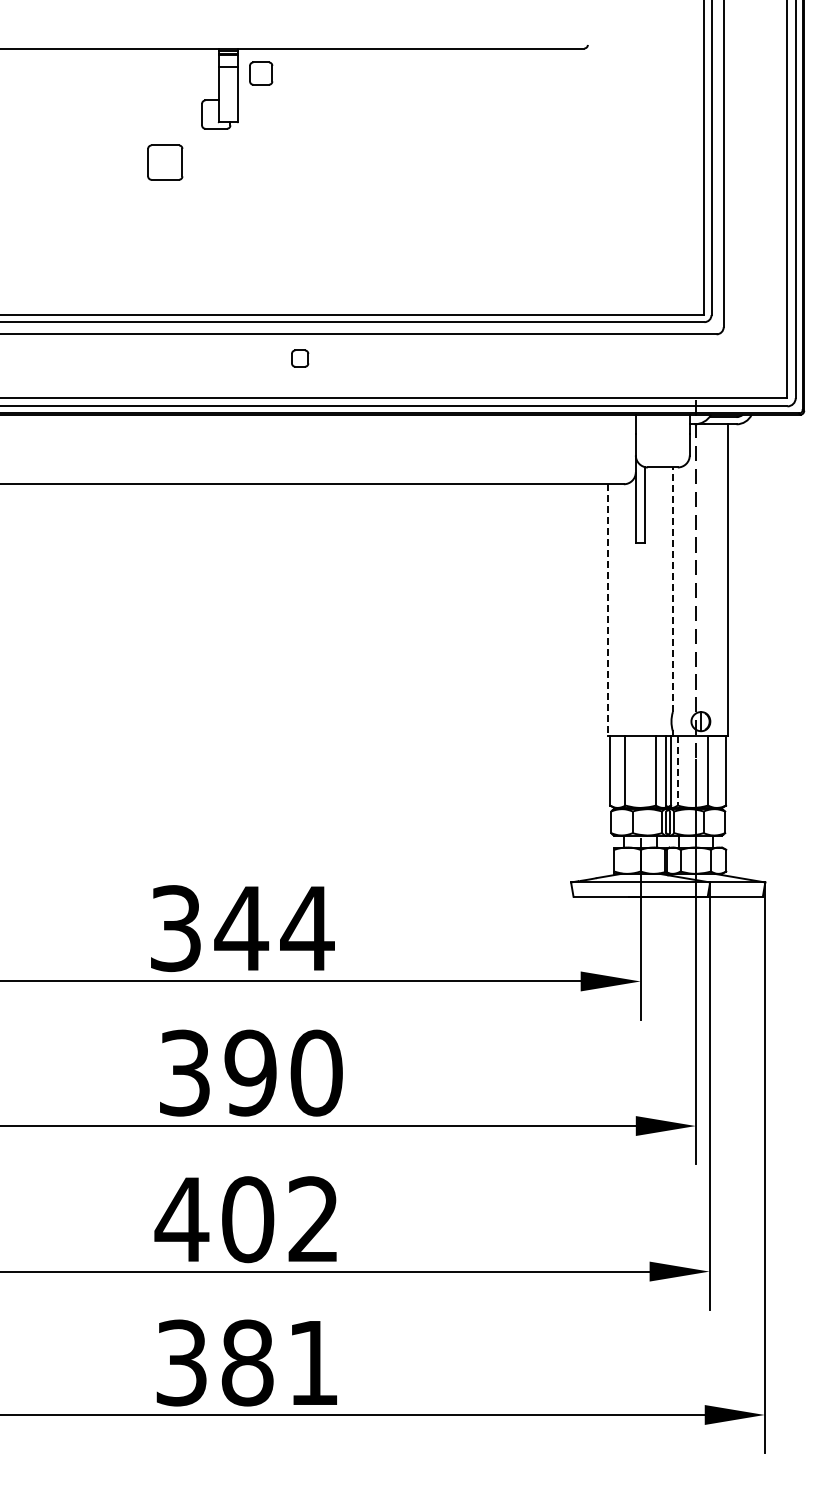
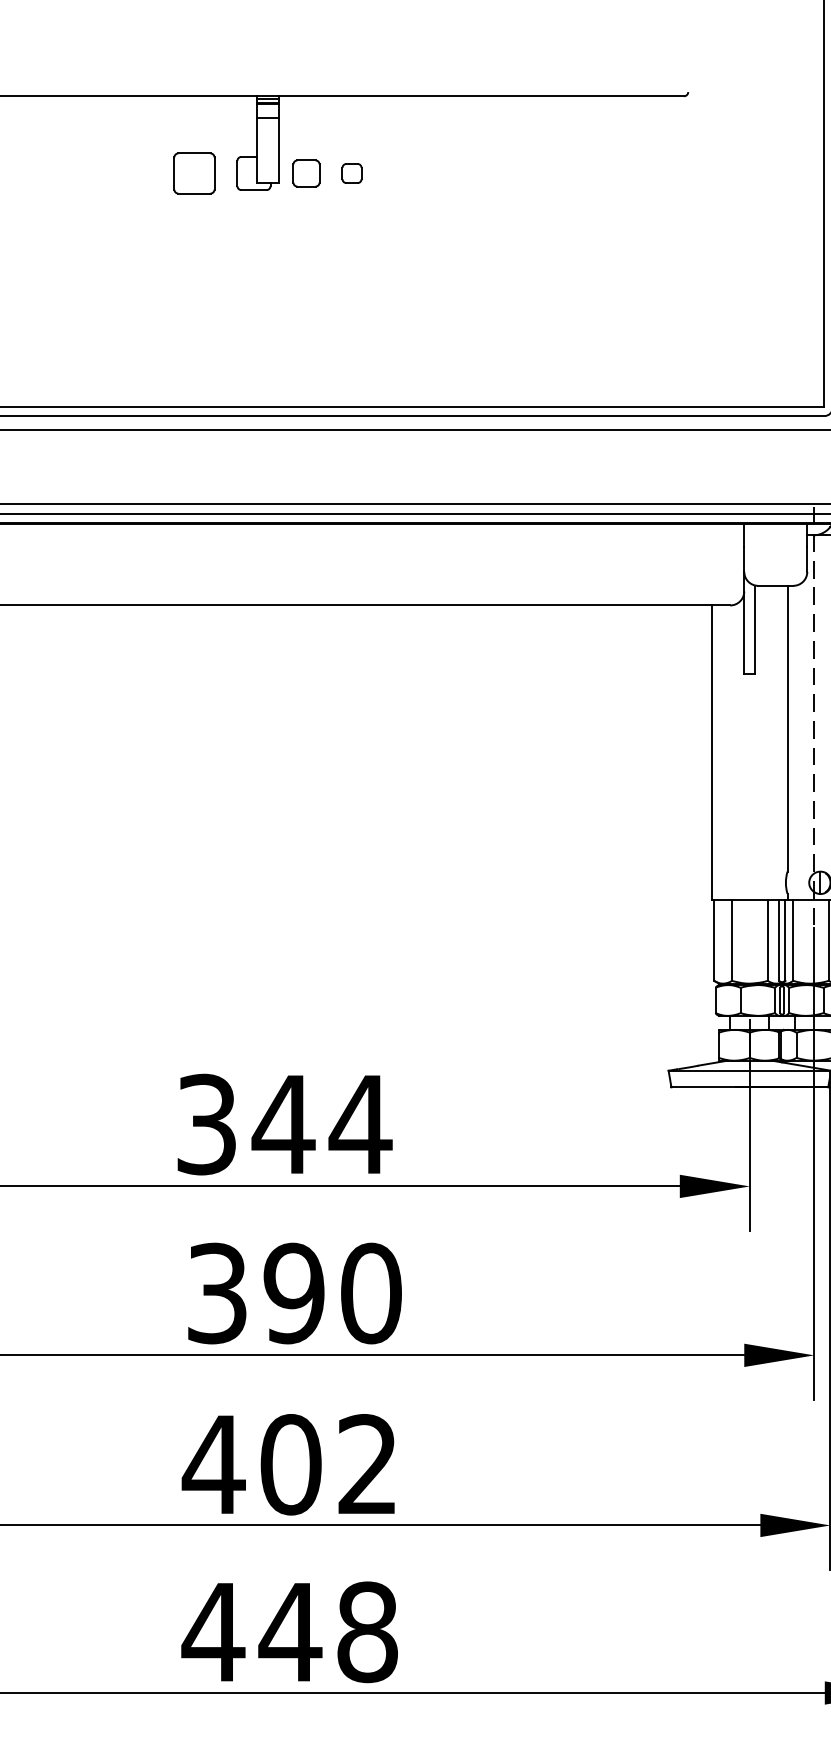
part: (261, 73) -> (306, 173), moved
part: (165, 162) -> (194, 173), moved
part: (300, 358) -> (352, 173), moved
line: (672, 589) -> (787, 728), dashed -> solid
line: (608, 610) -> (712, 752), dashed -> solid
line: (677, 770) -> (792, 939), dashed -> solid
text: (246, 1362) -> (289, 1631), 381 -> 448

